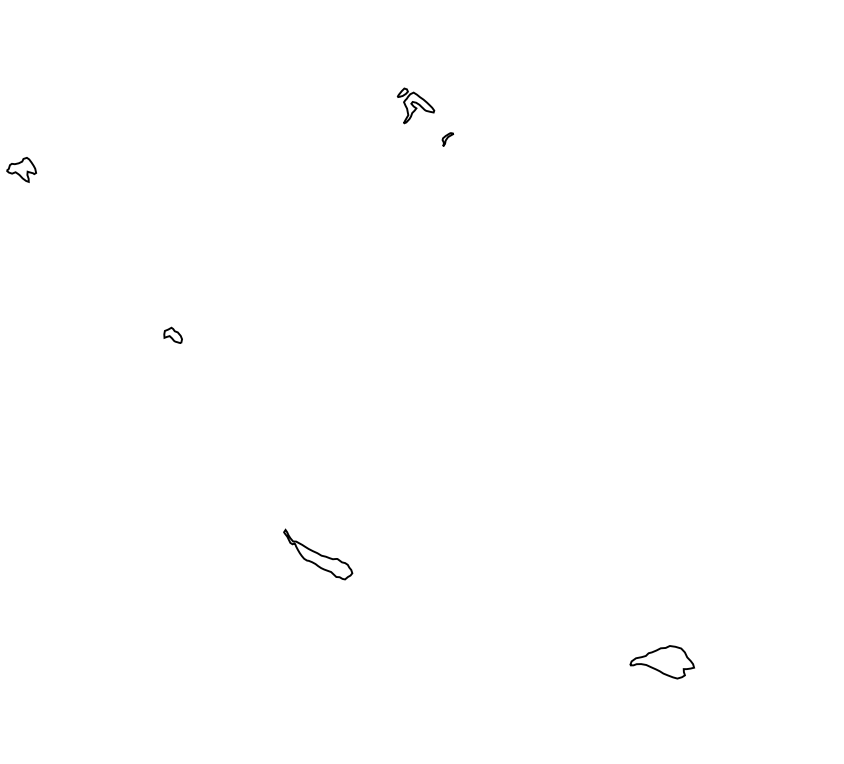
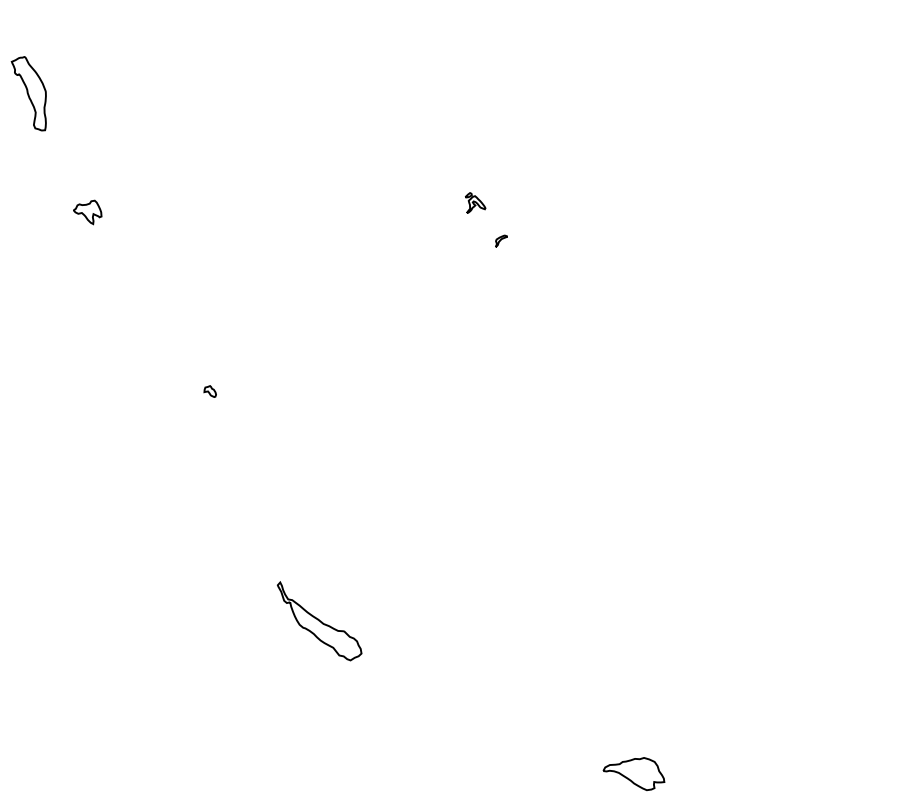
part: (415, 103) -> (475, 202), size x0.6
part: (173, 335) -> (210, 391), size x0.7
part: (318, 553) -> (319, 620), size x1.4

